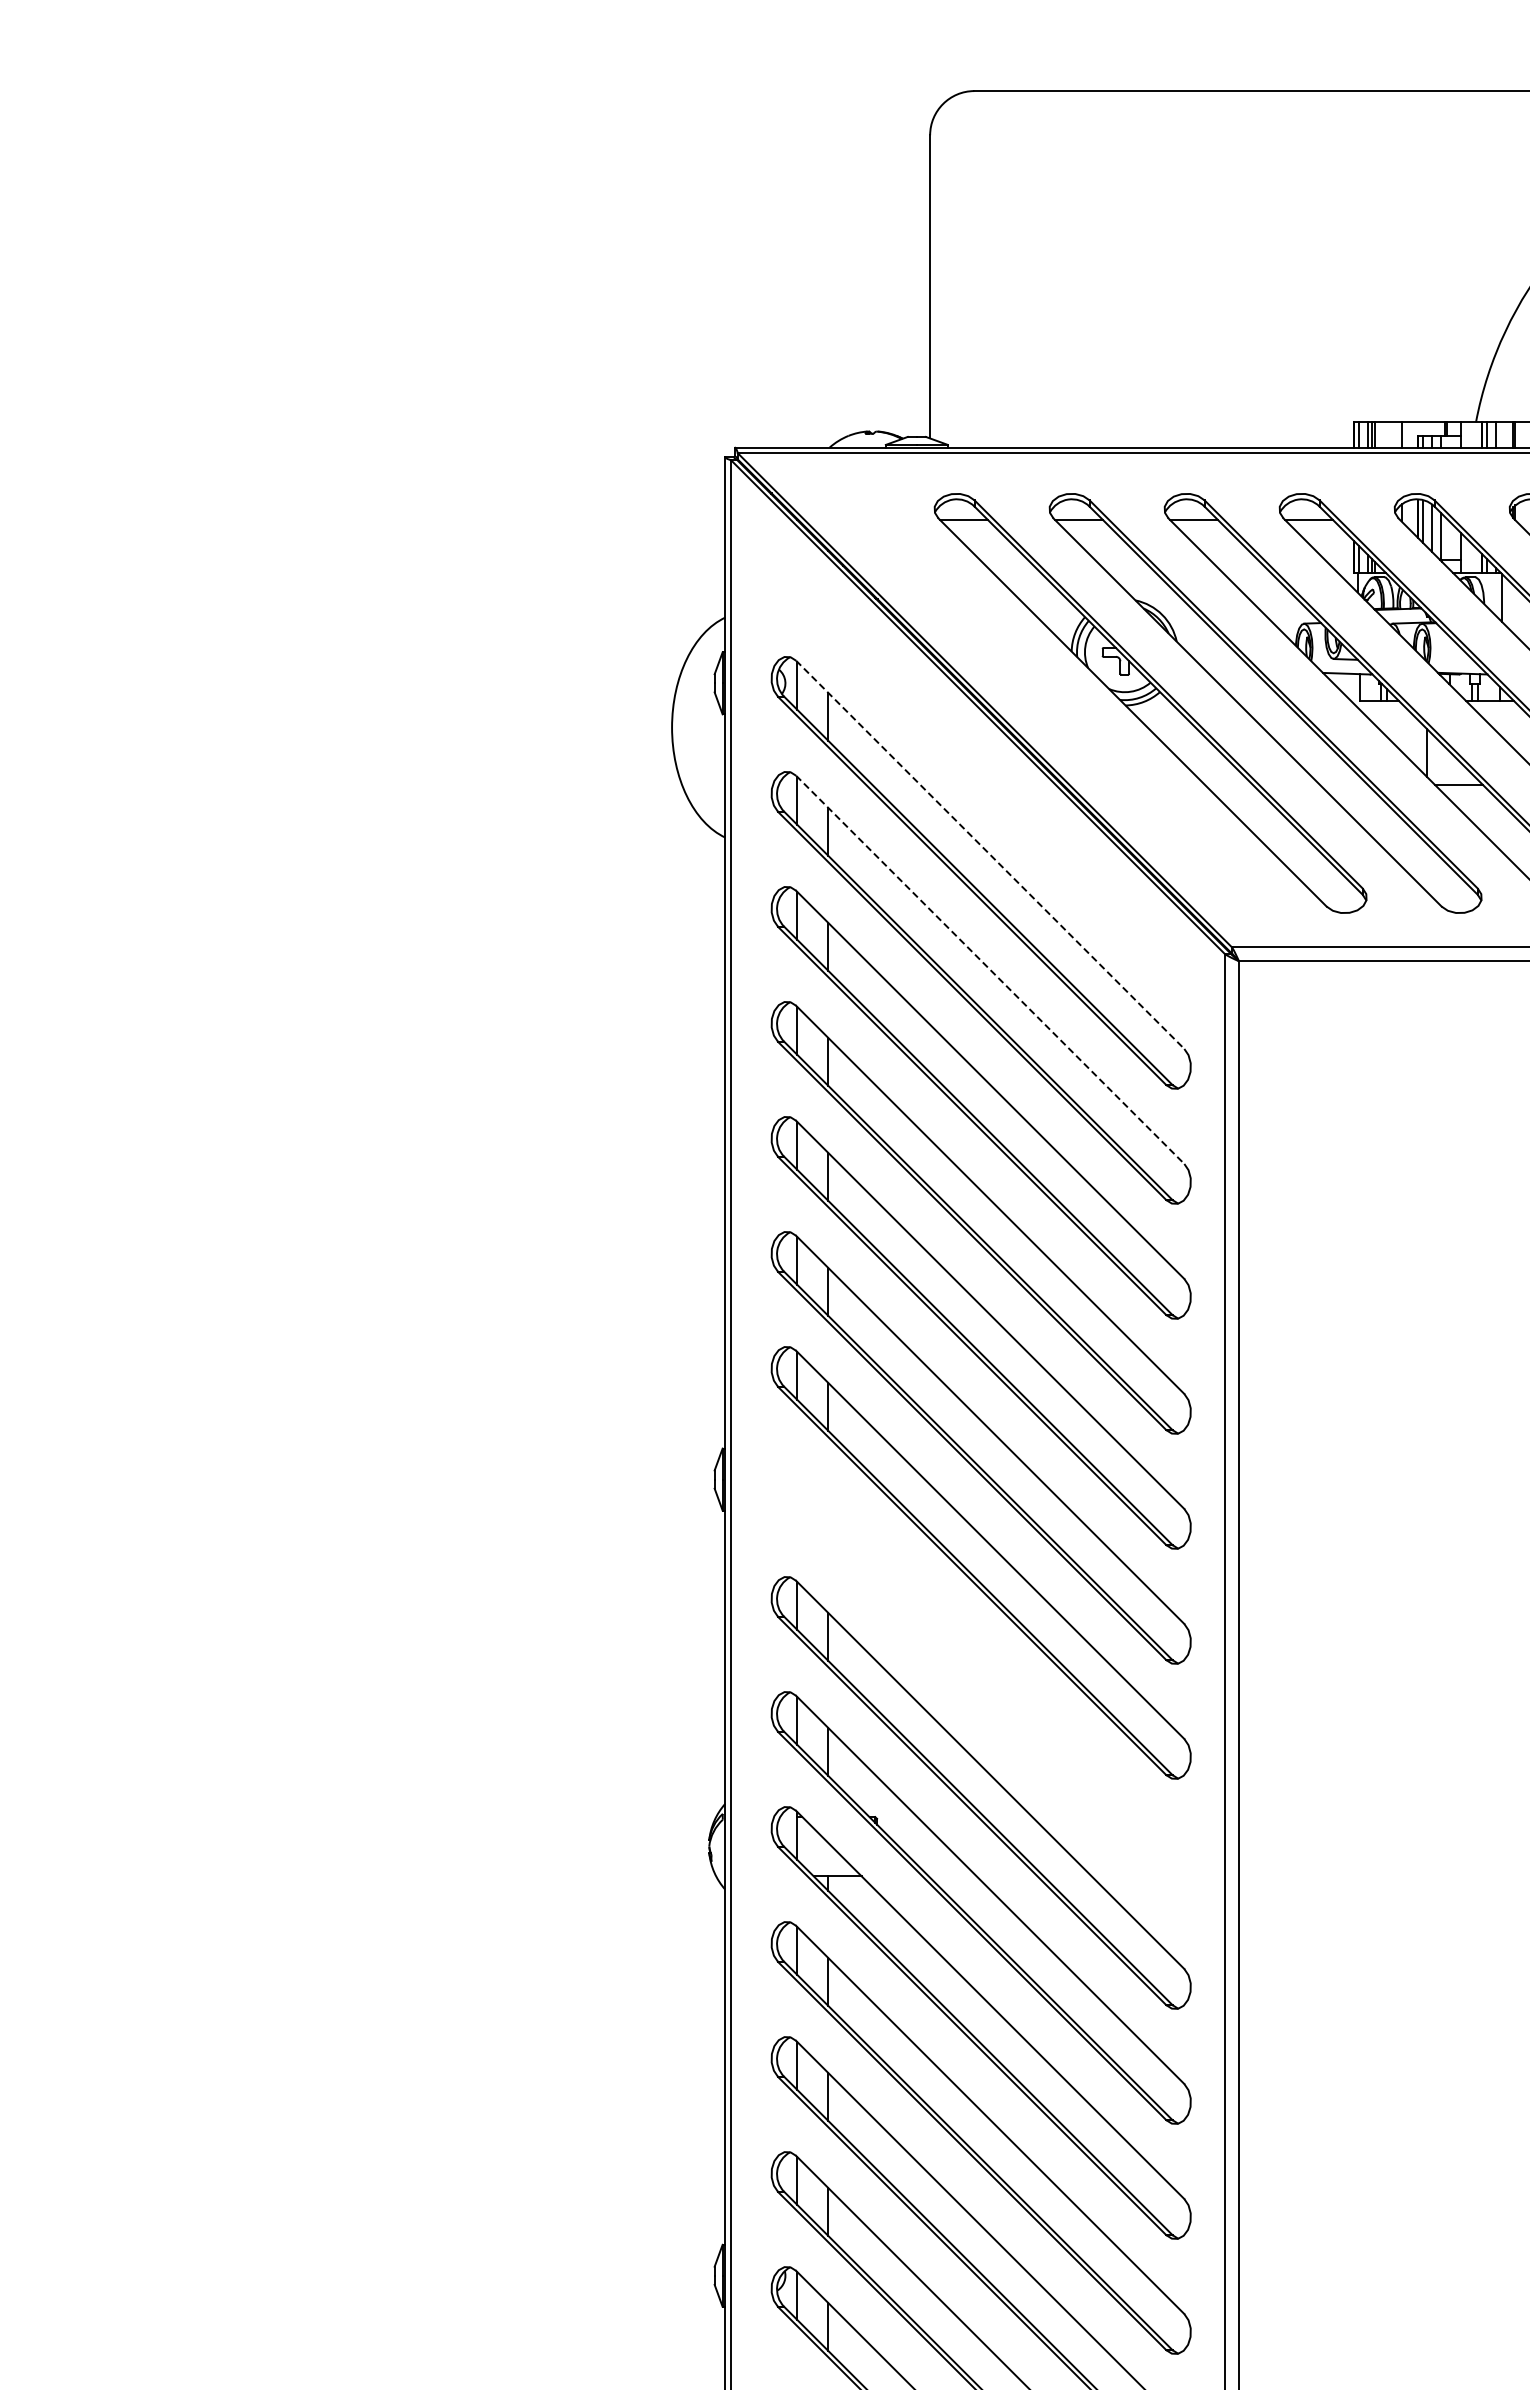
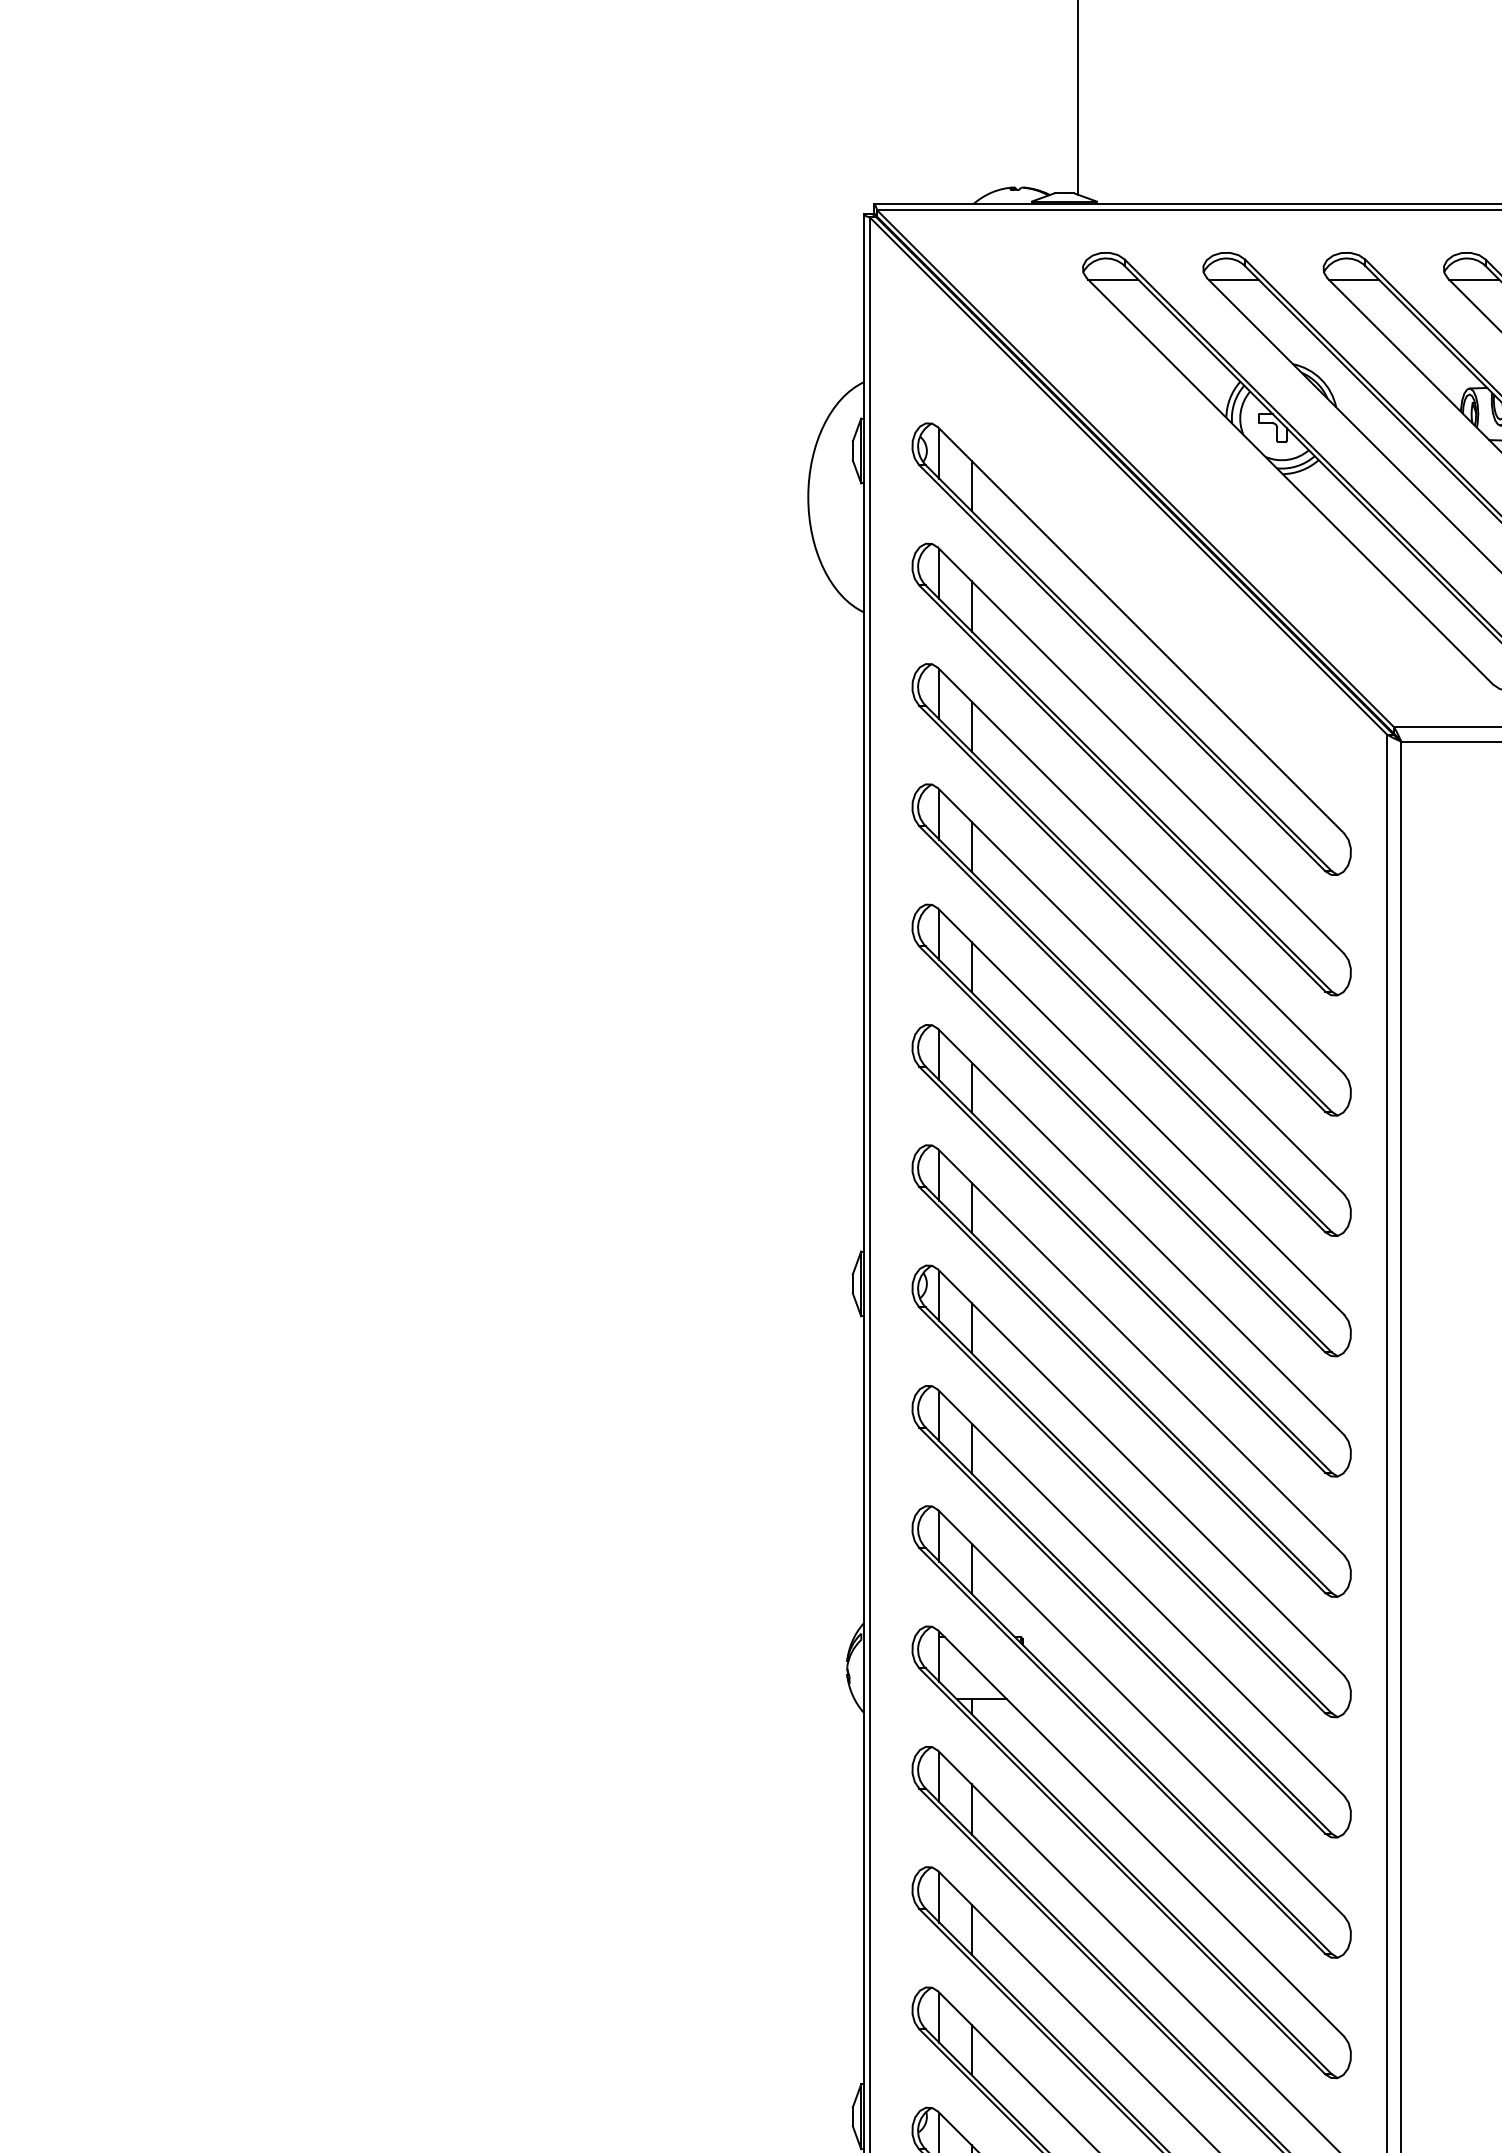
line: (990, 855) -> (1141, 631), dashed -> solid
line: (990, 970) -> (1141, 751), dashed -> solid
part: (980, 1677) -> (1130, 1490), added

